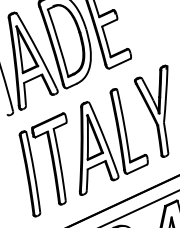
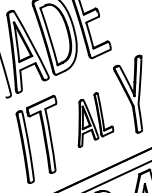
part: (113, 141) -> (95, 119), size x0.6

